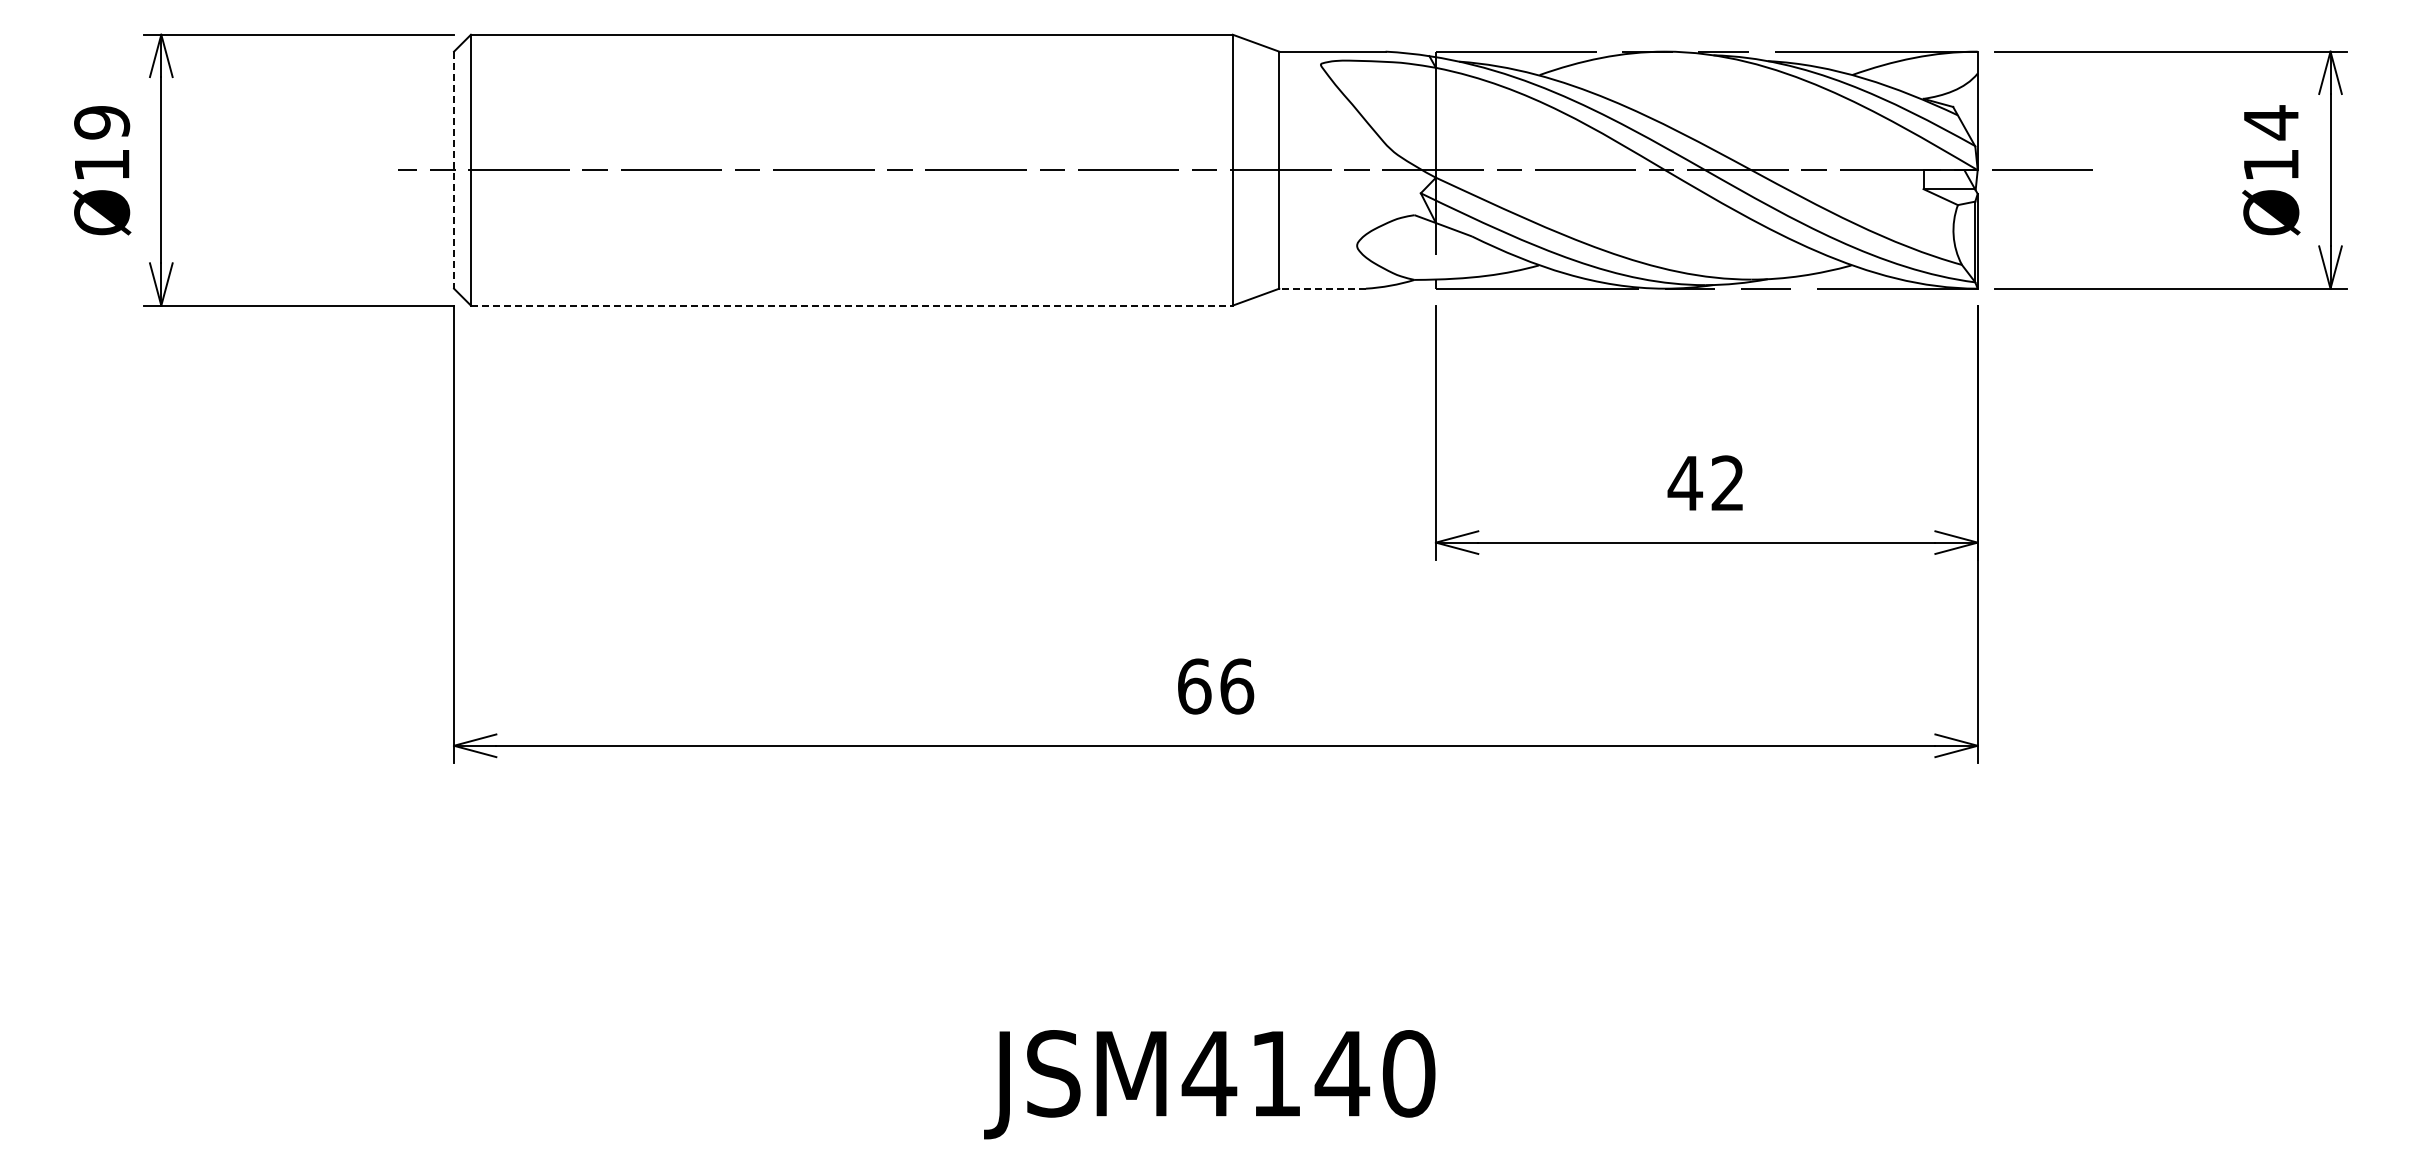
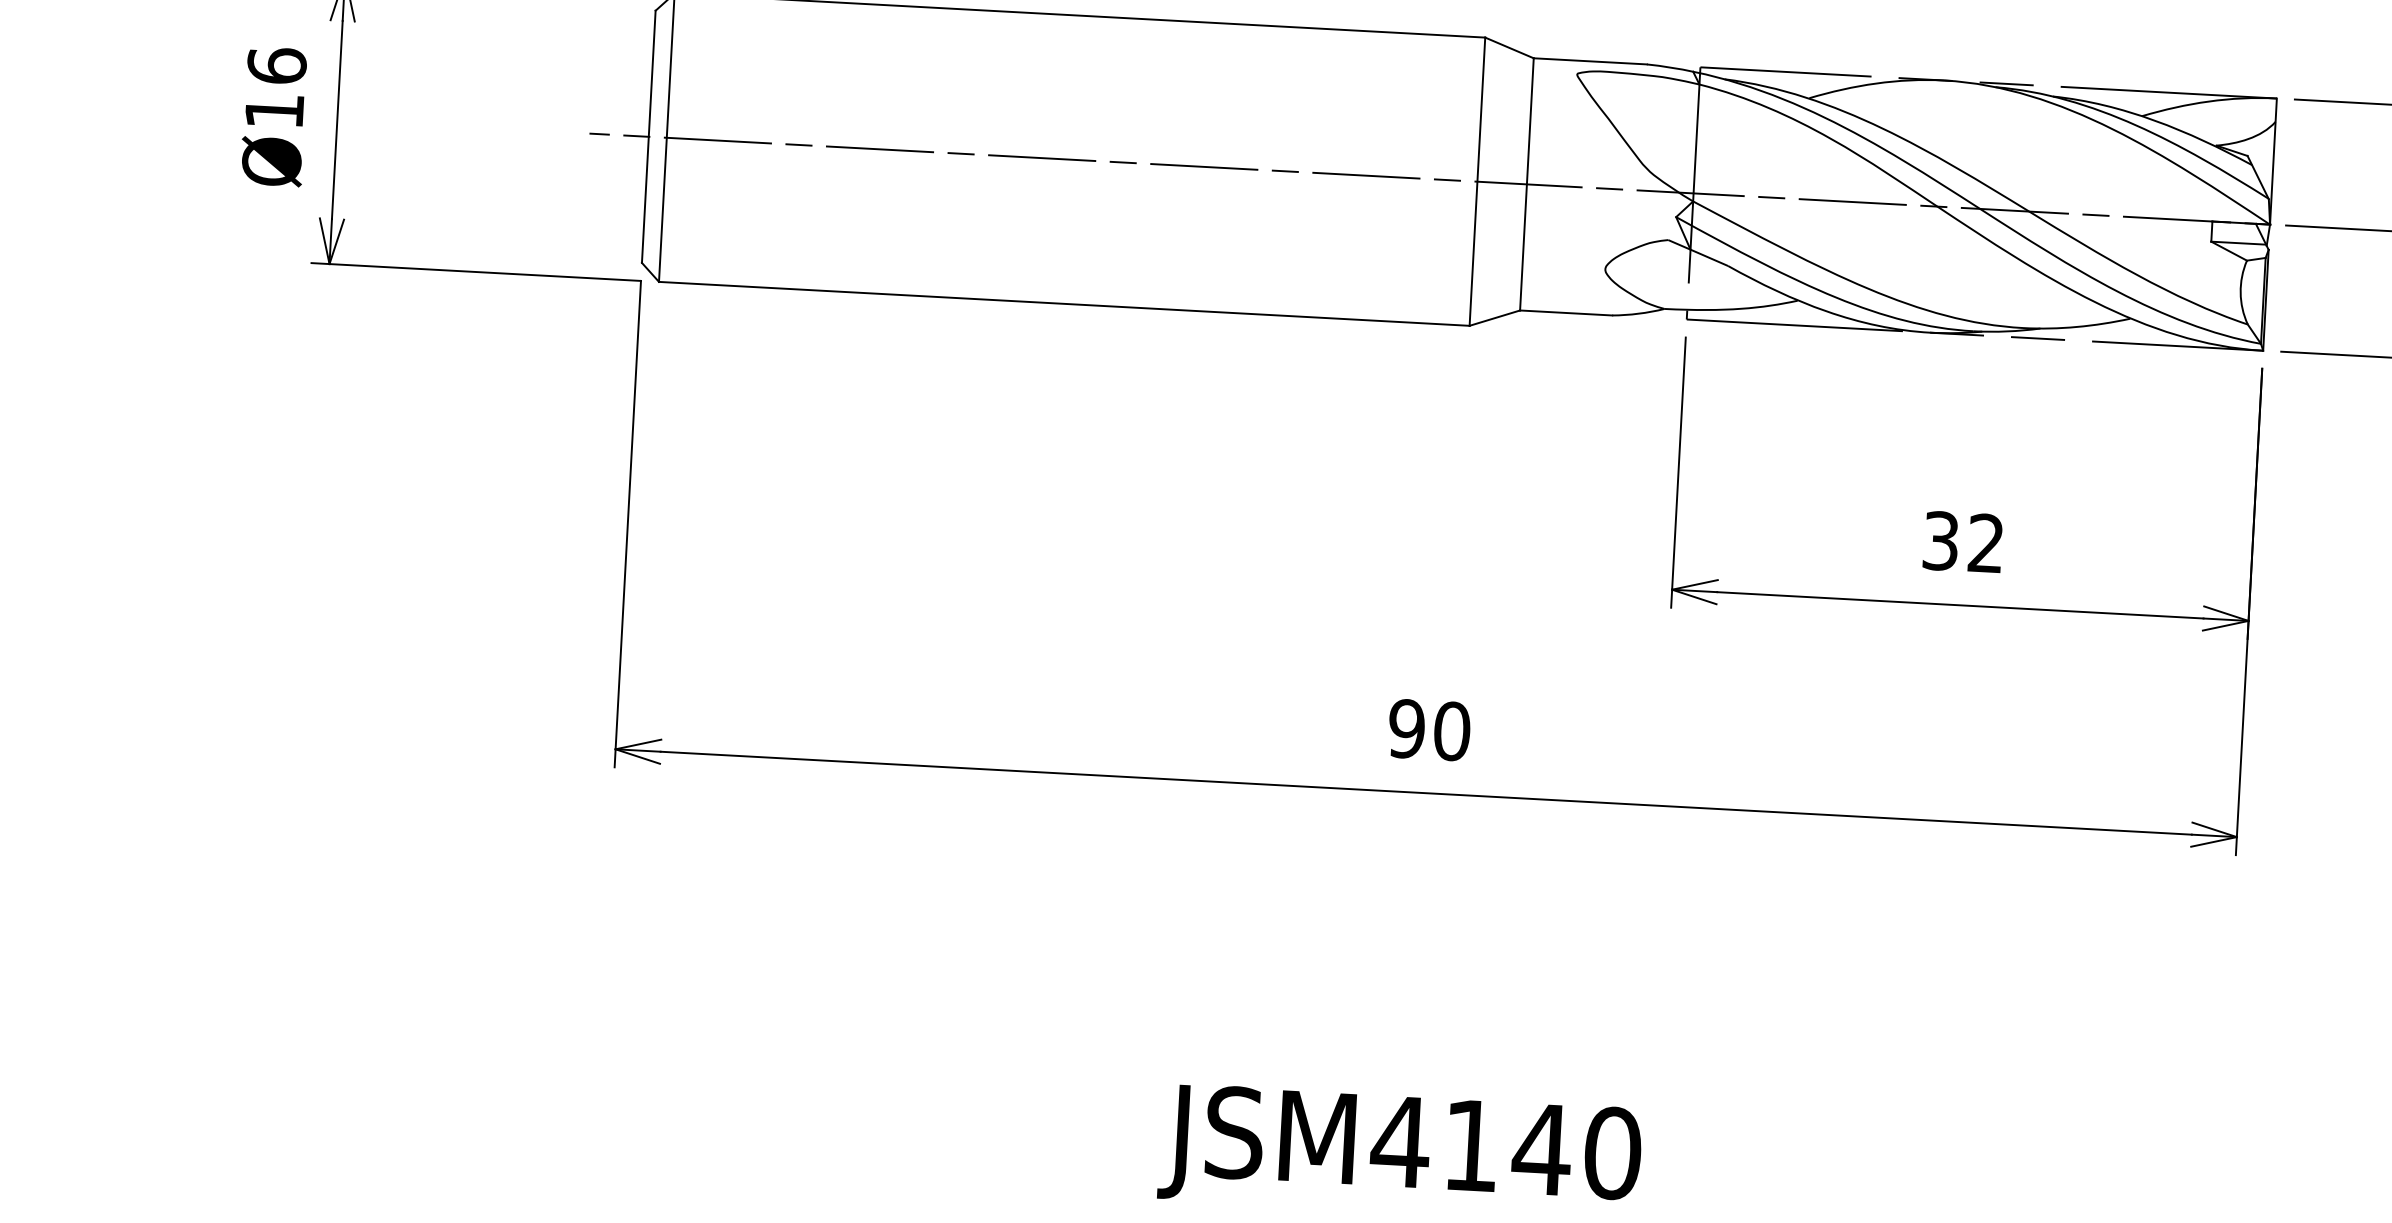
text: (102, 122) -> (277, 65), Ø19 -> Ø16
line: (454, 170) -> (649, 137), dashed -> solid
line: (1322, 288) -> (1566, 312), dashed -> solid
line: (851, 305) -> (1063, 303), dashed -> solid
text: (1685, 483) -> (1941, 541), 42 -> 32
text: (1215, 686) -> (1429, 730), 66 -> 90

